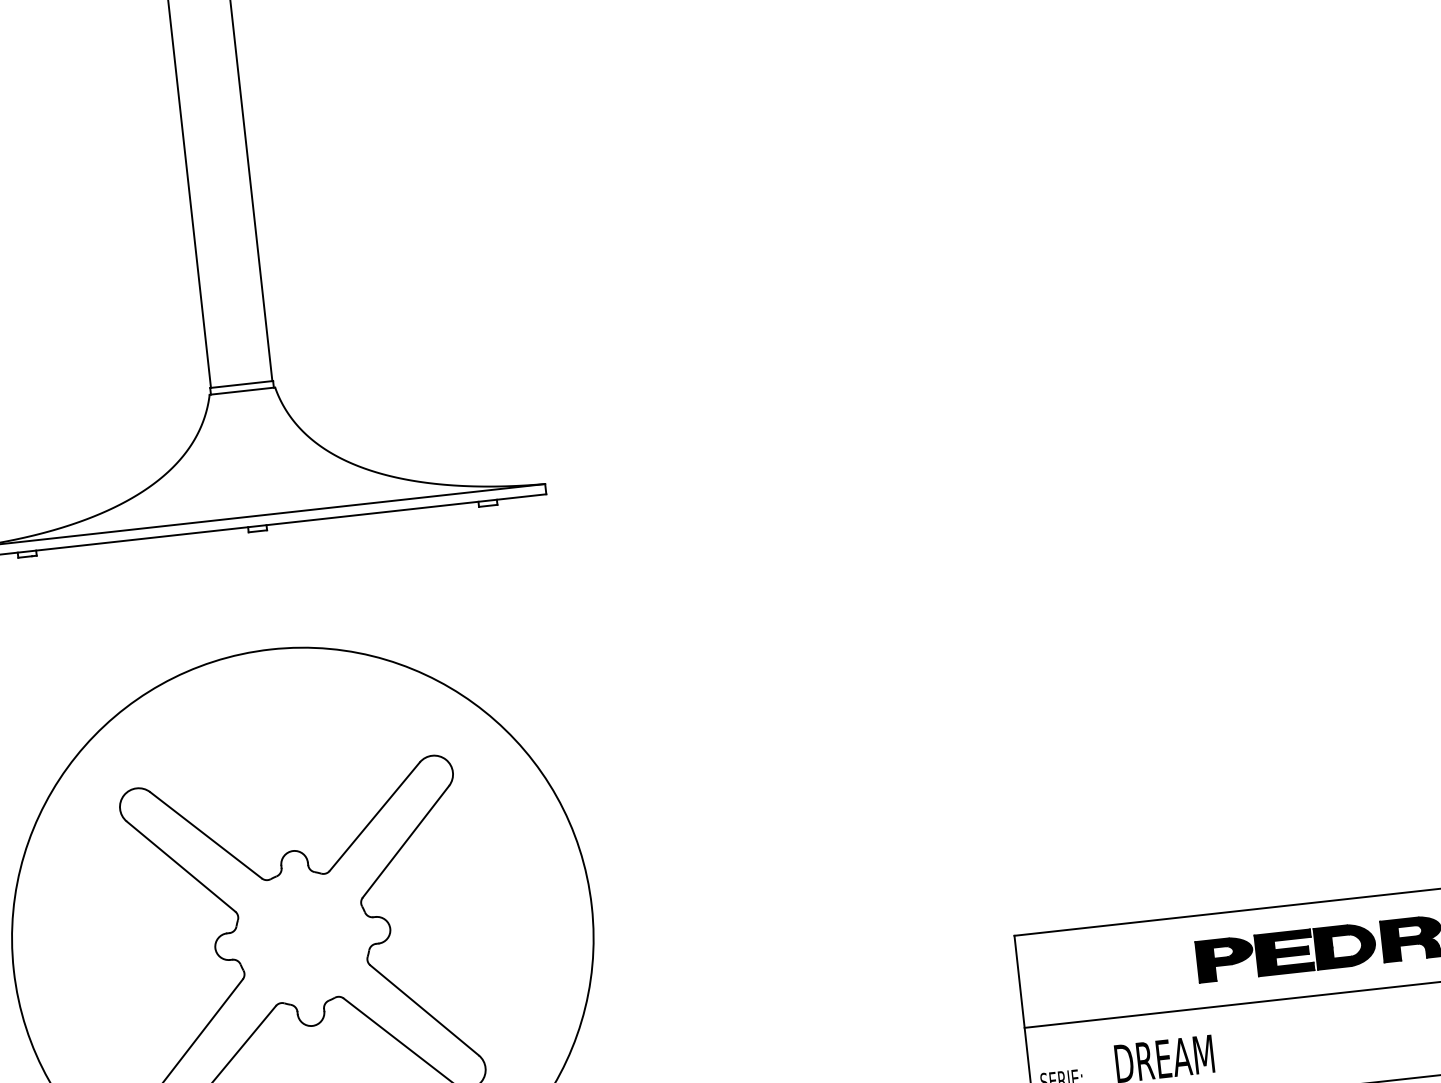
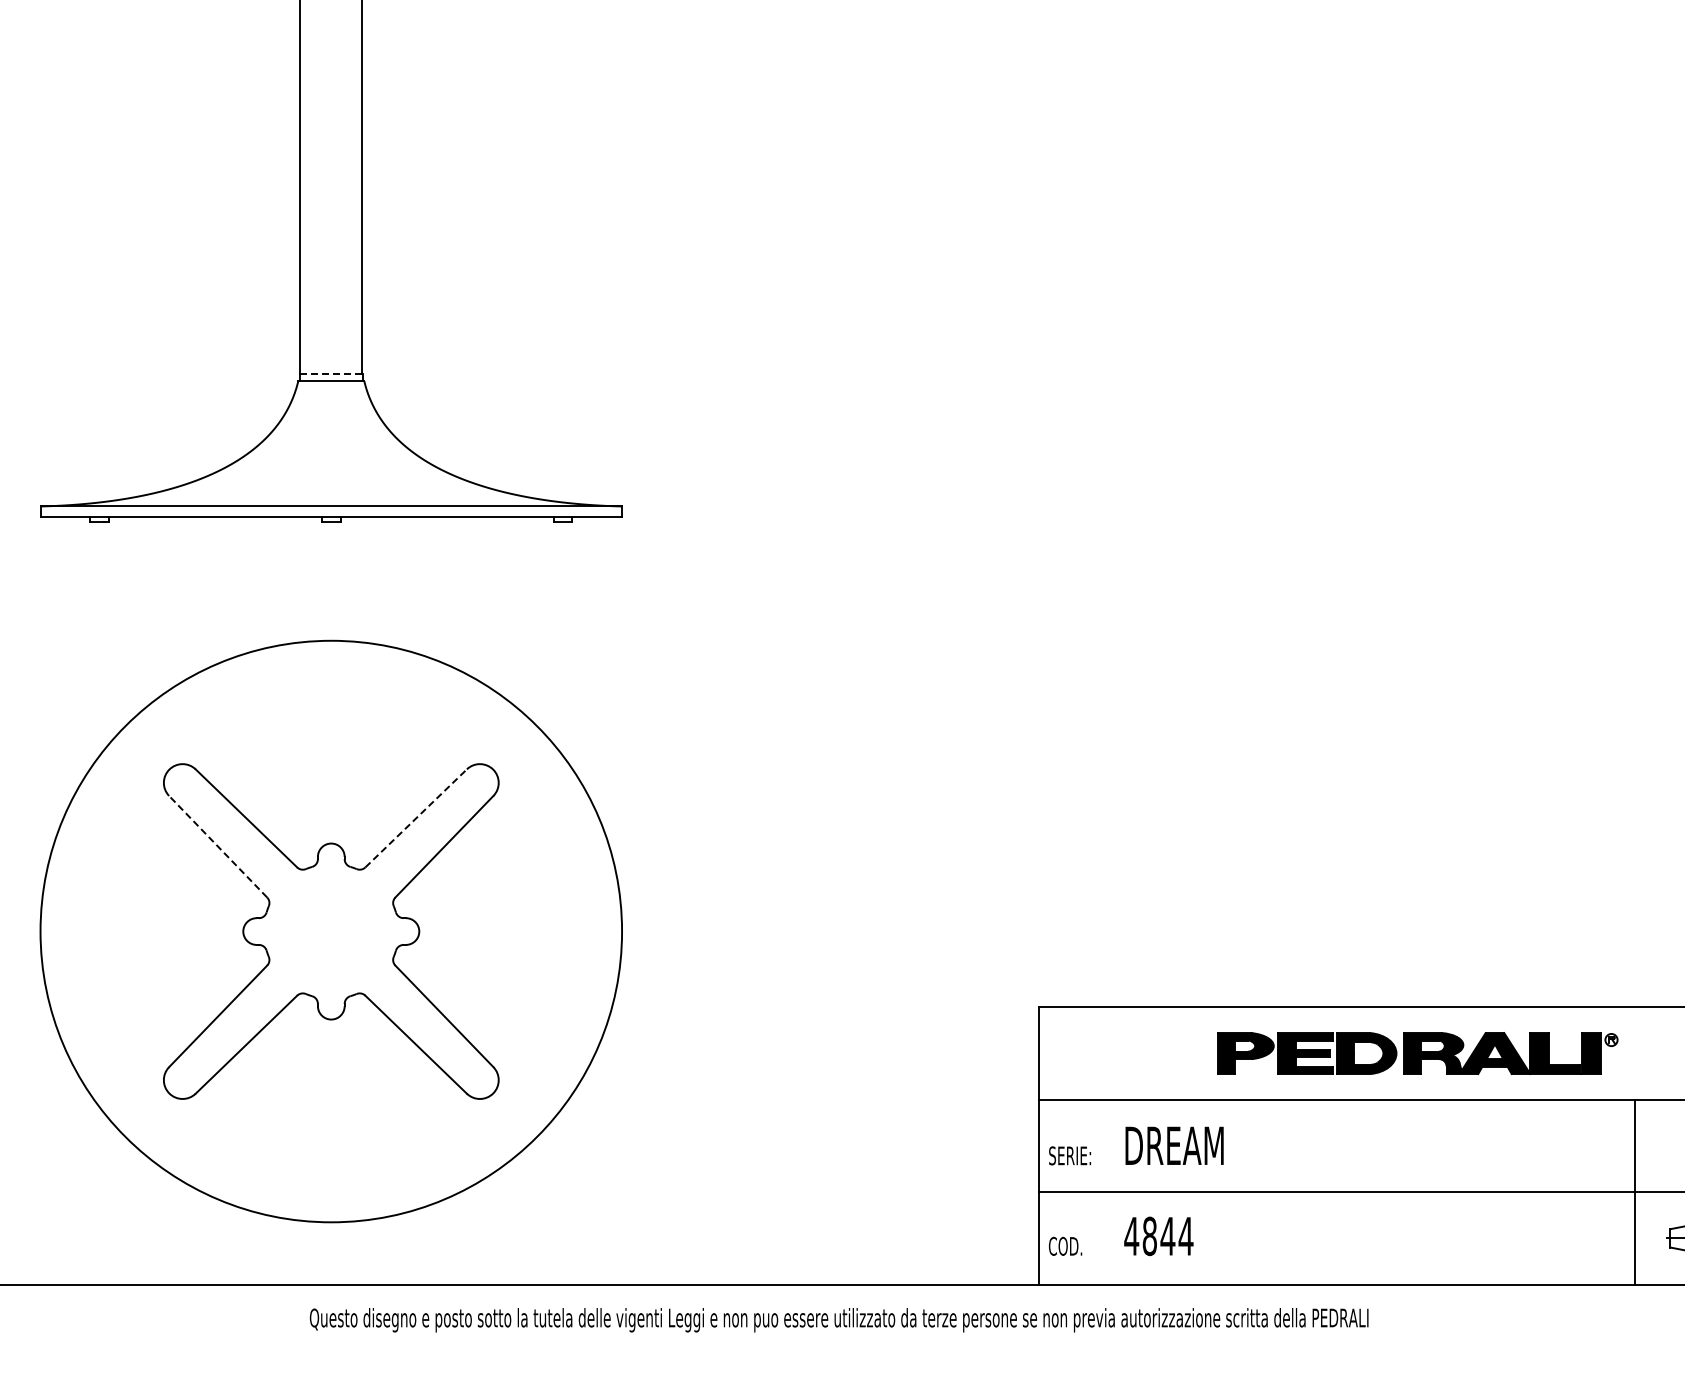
line: (241, 384) -> (331, 374), solid -> dashed
line: (375, 816) -> (416, 818), solid -> dashed
line: (181, 866) -> (218, 846), solid -> dashed

